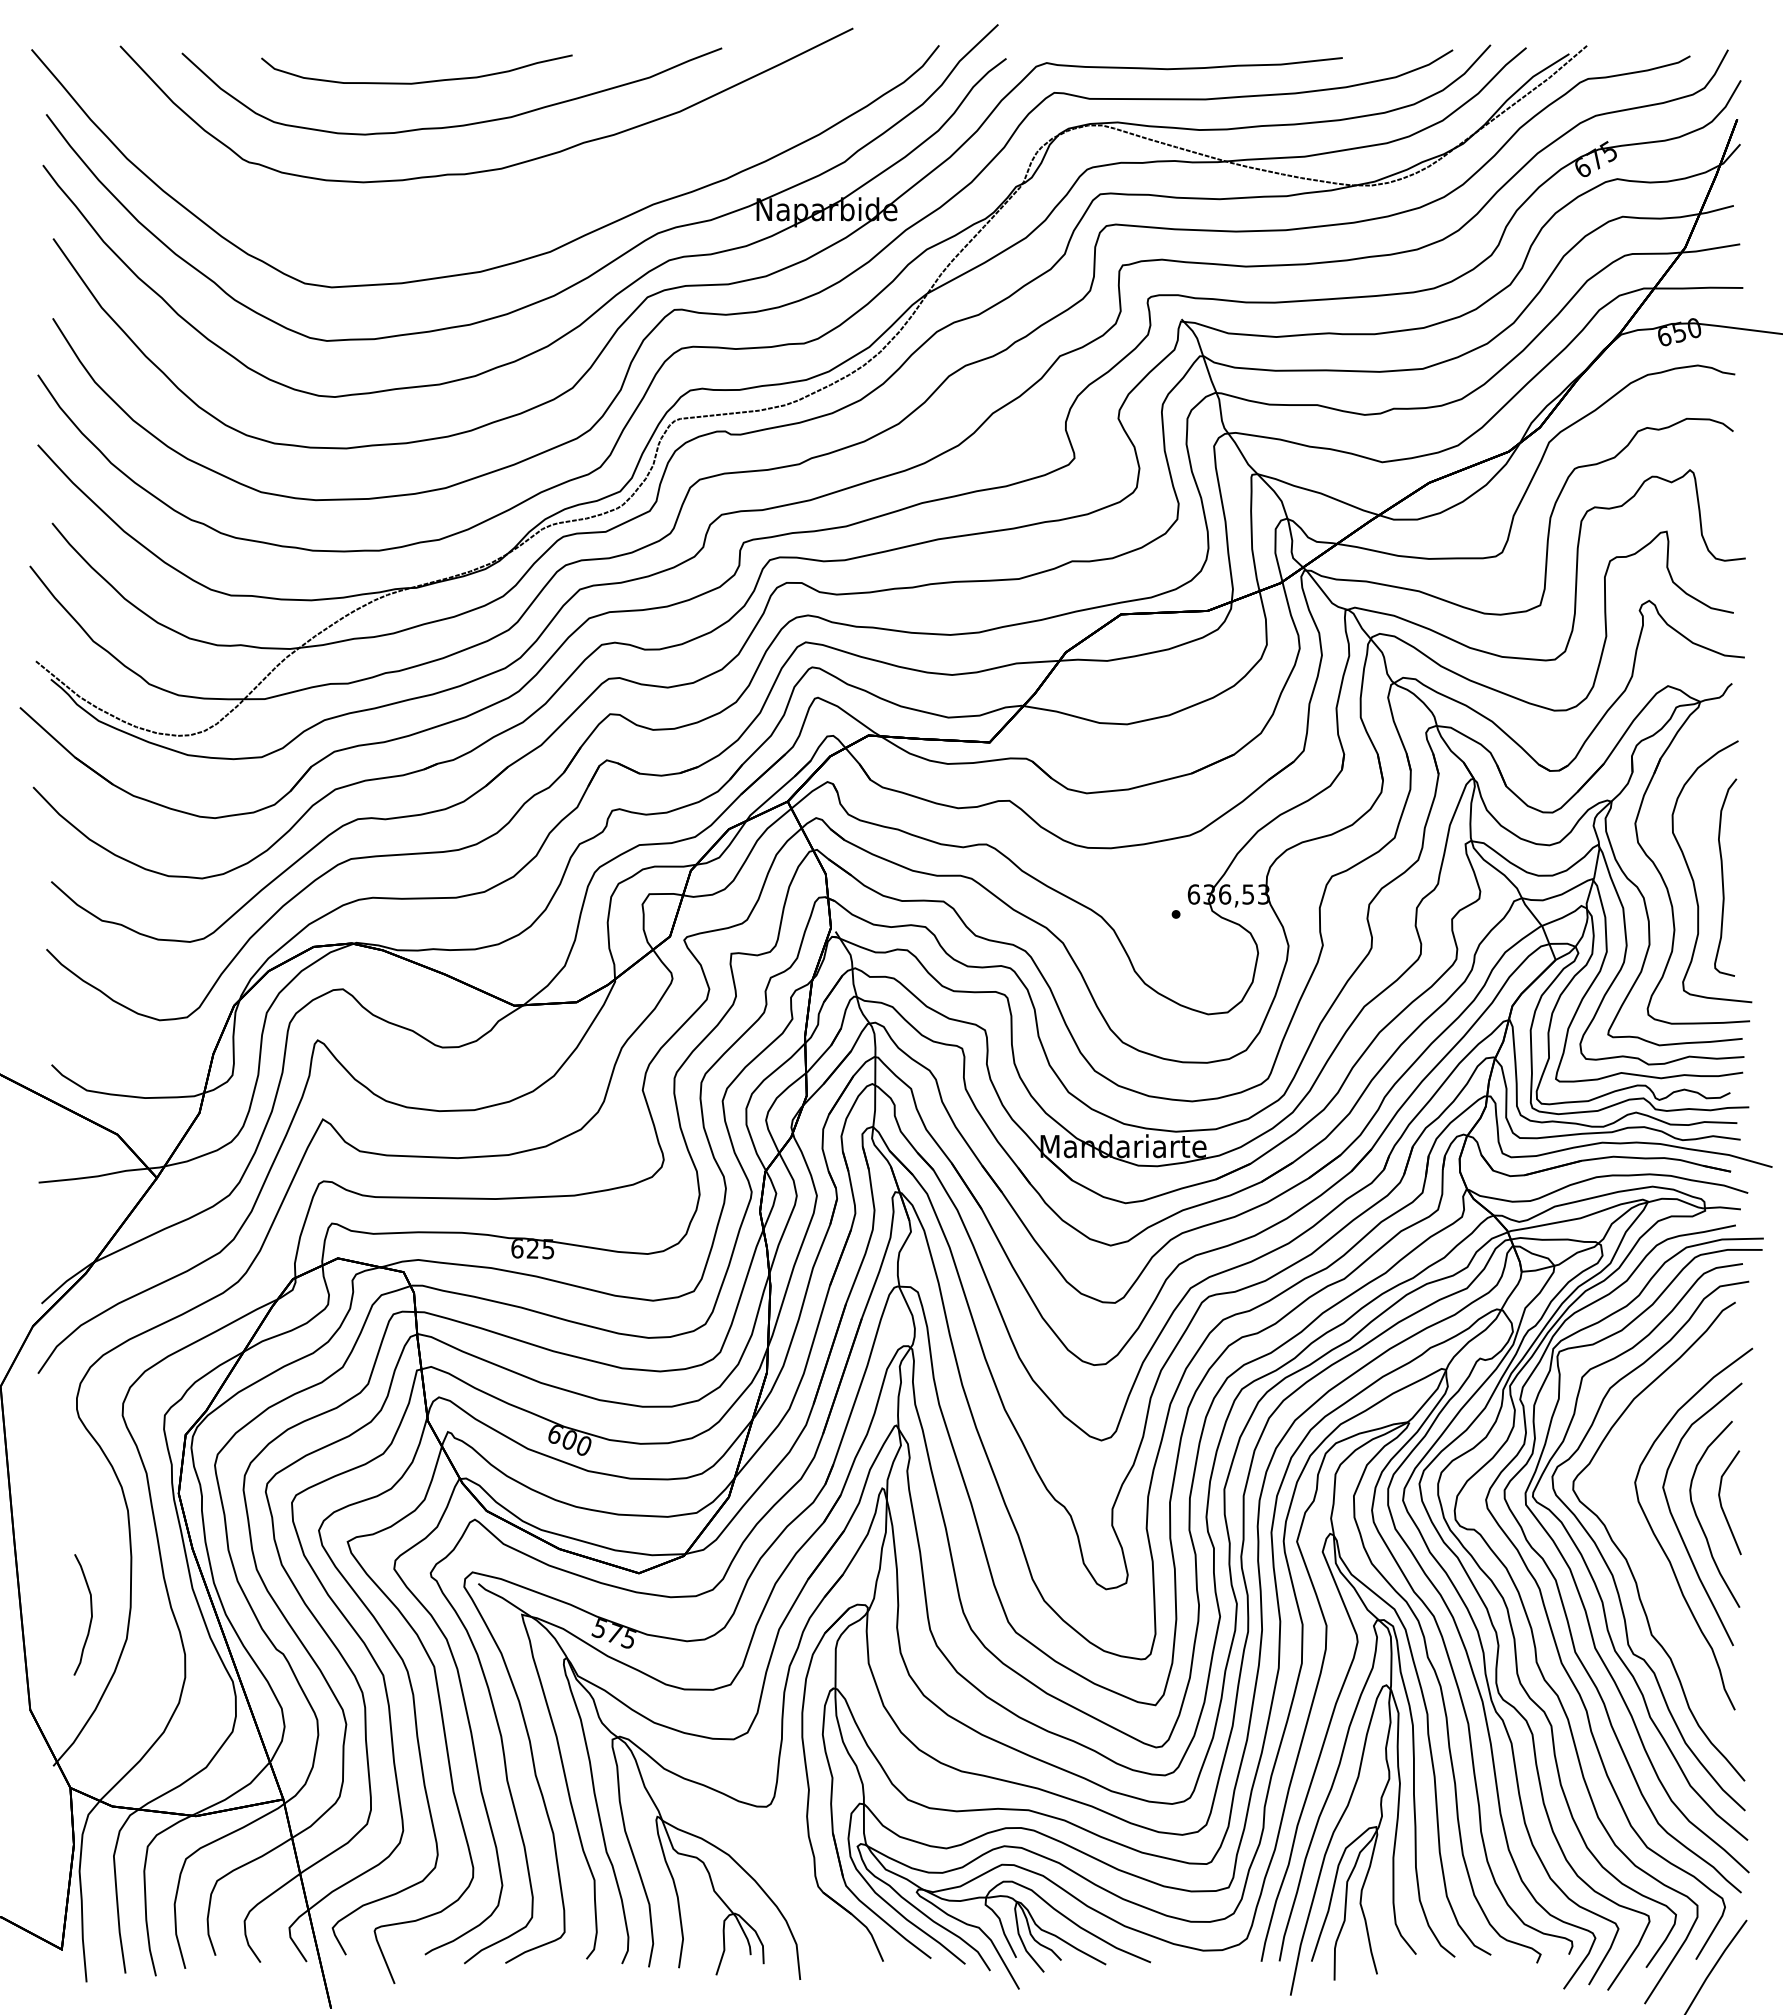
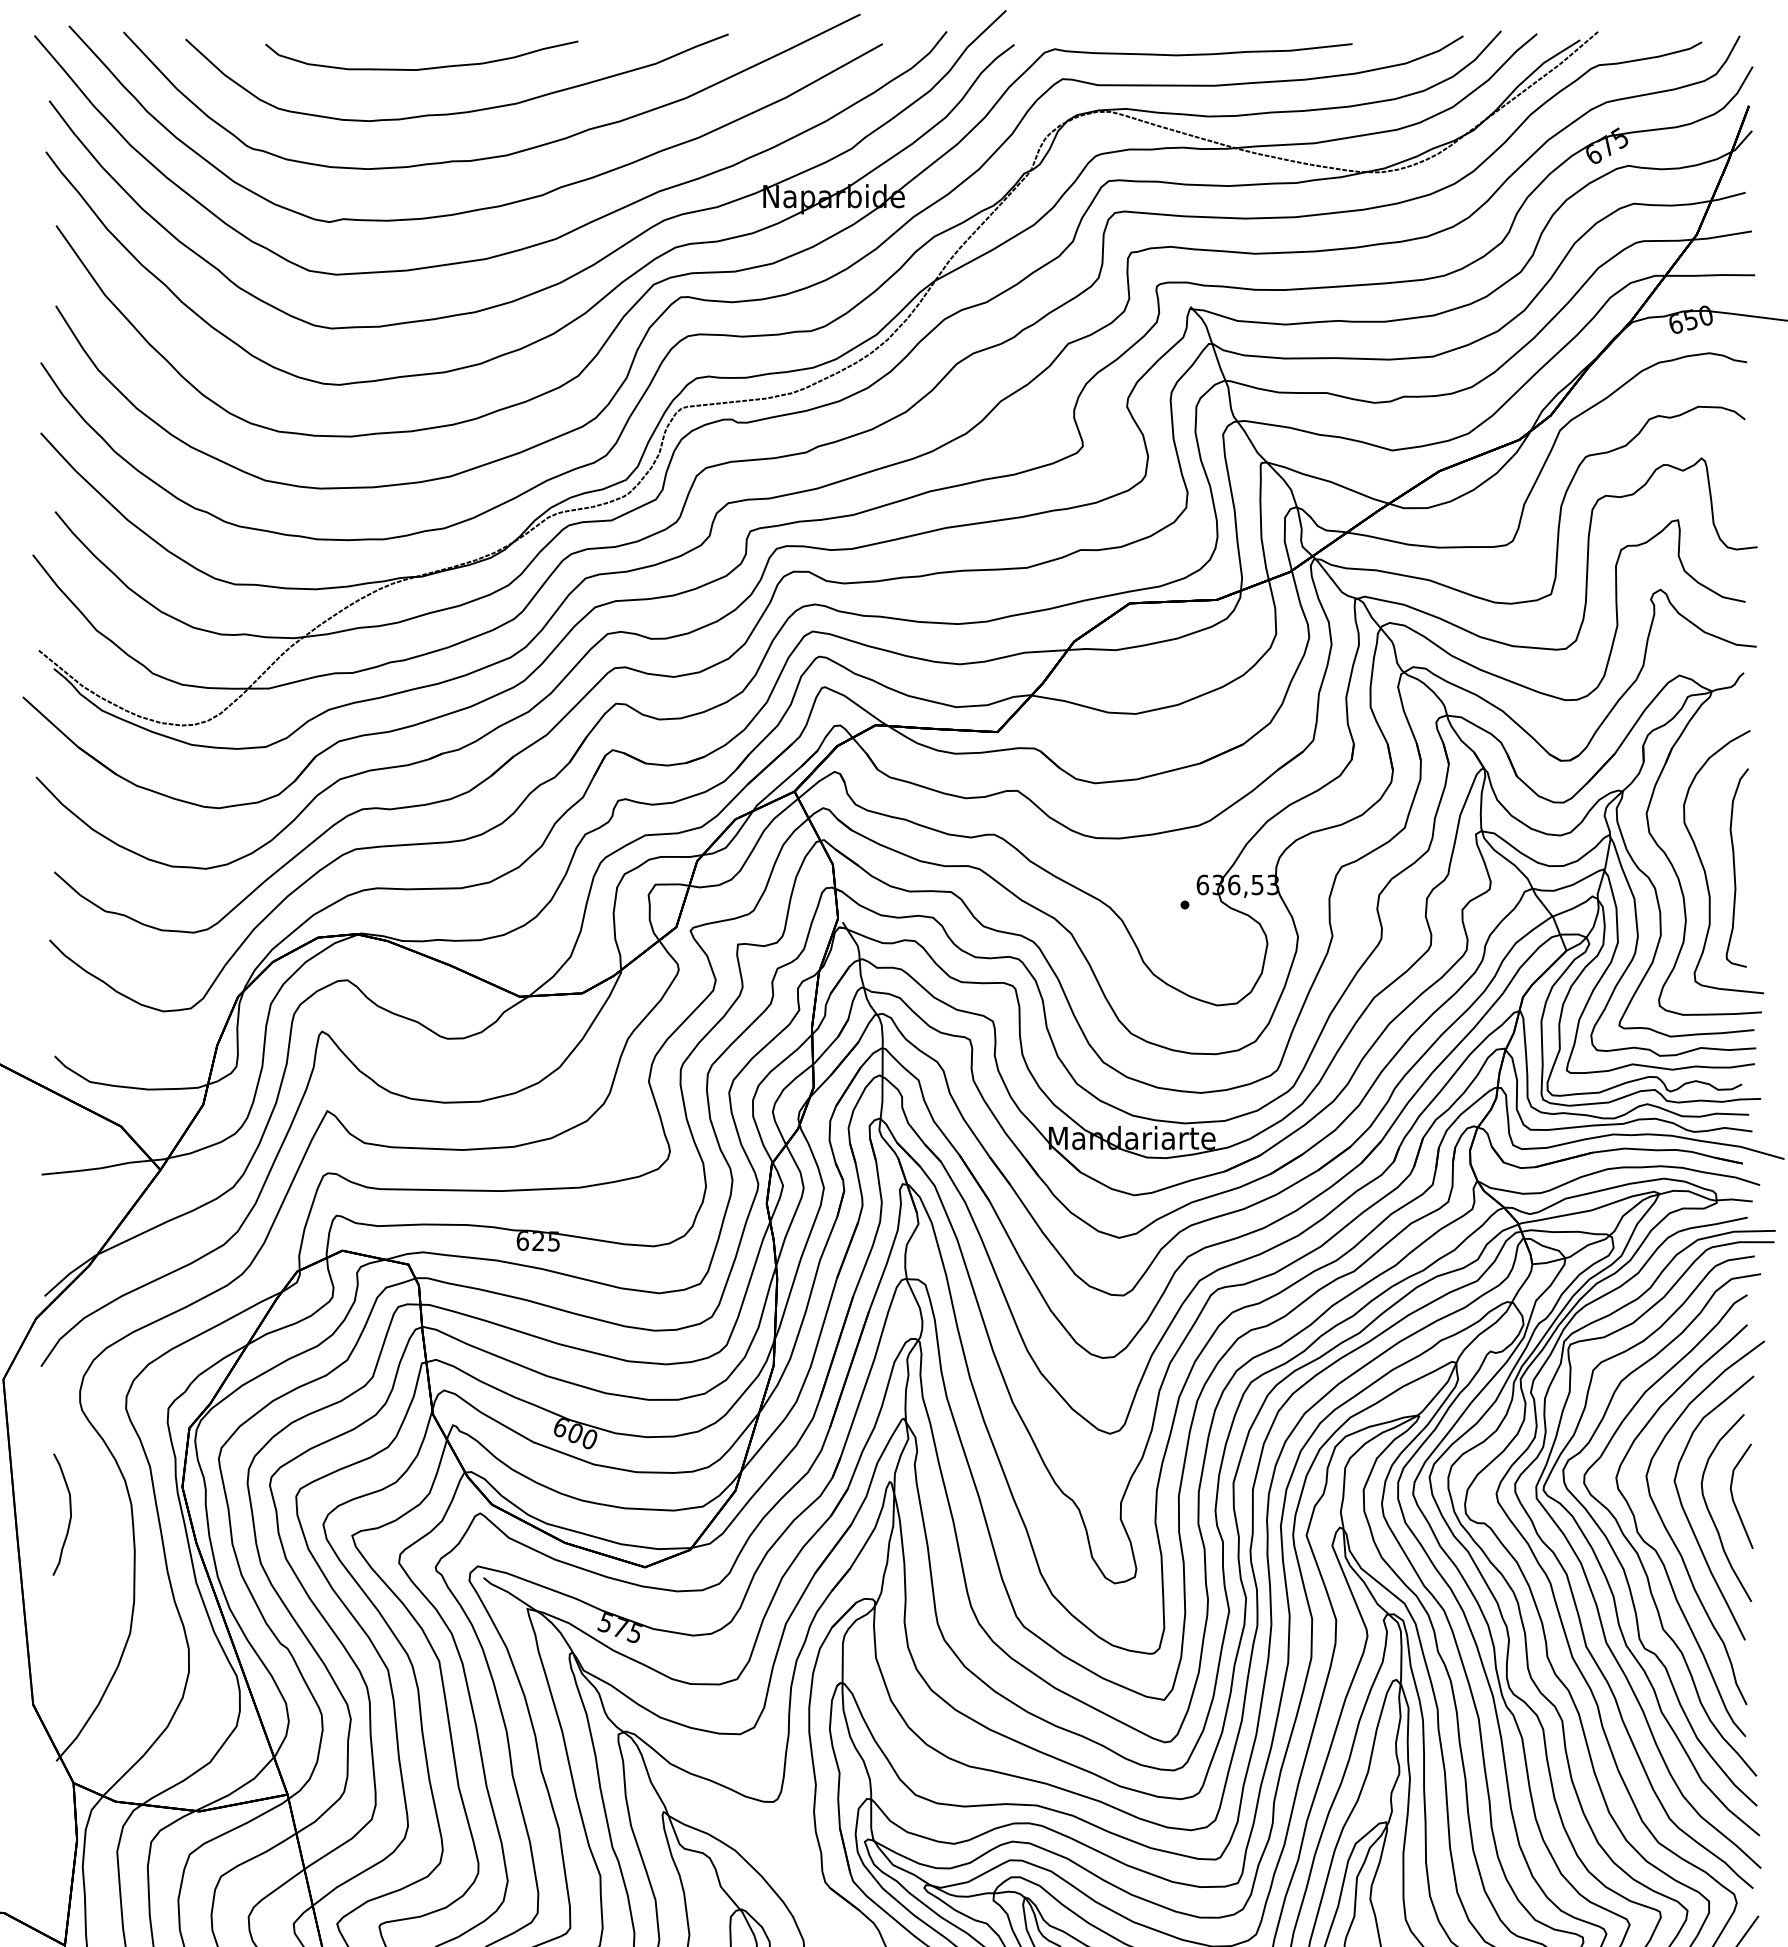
curve: (485, 219) -> (490, 206), added
curve: (1645, 1556) -> (1656, 1550), added
curve: (90, 1612) -> (69, 1512), moved

